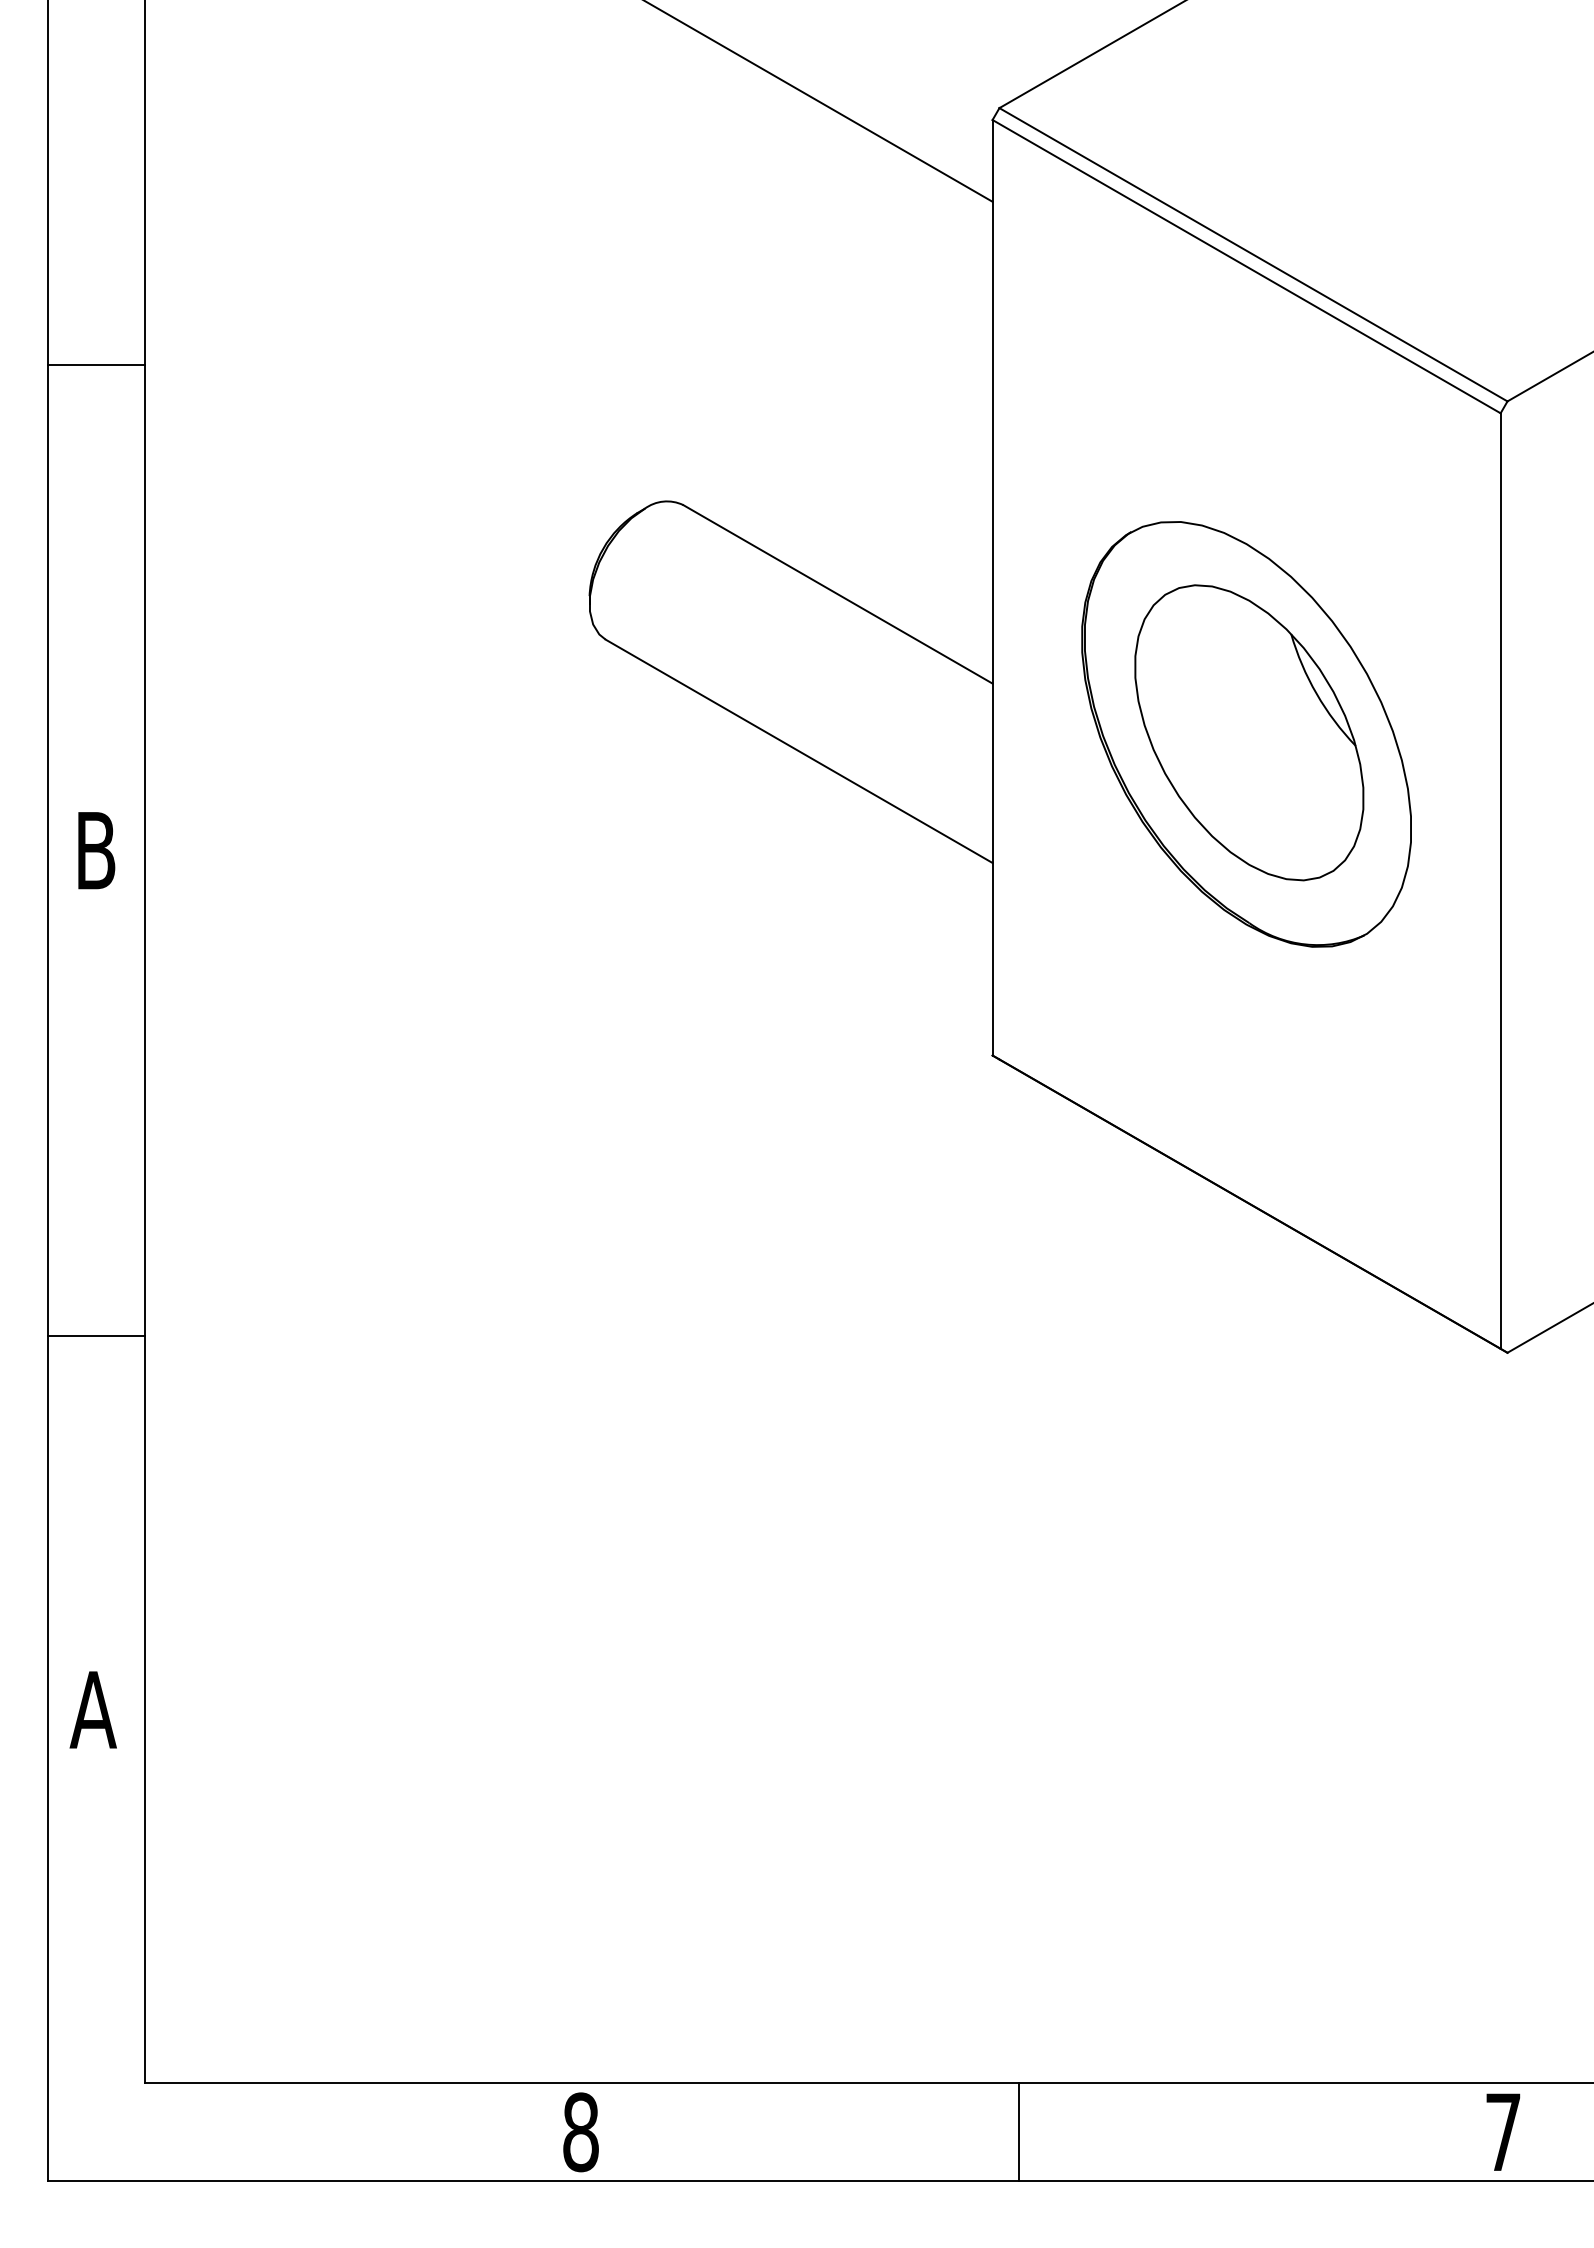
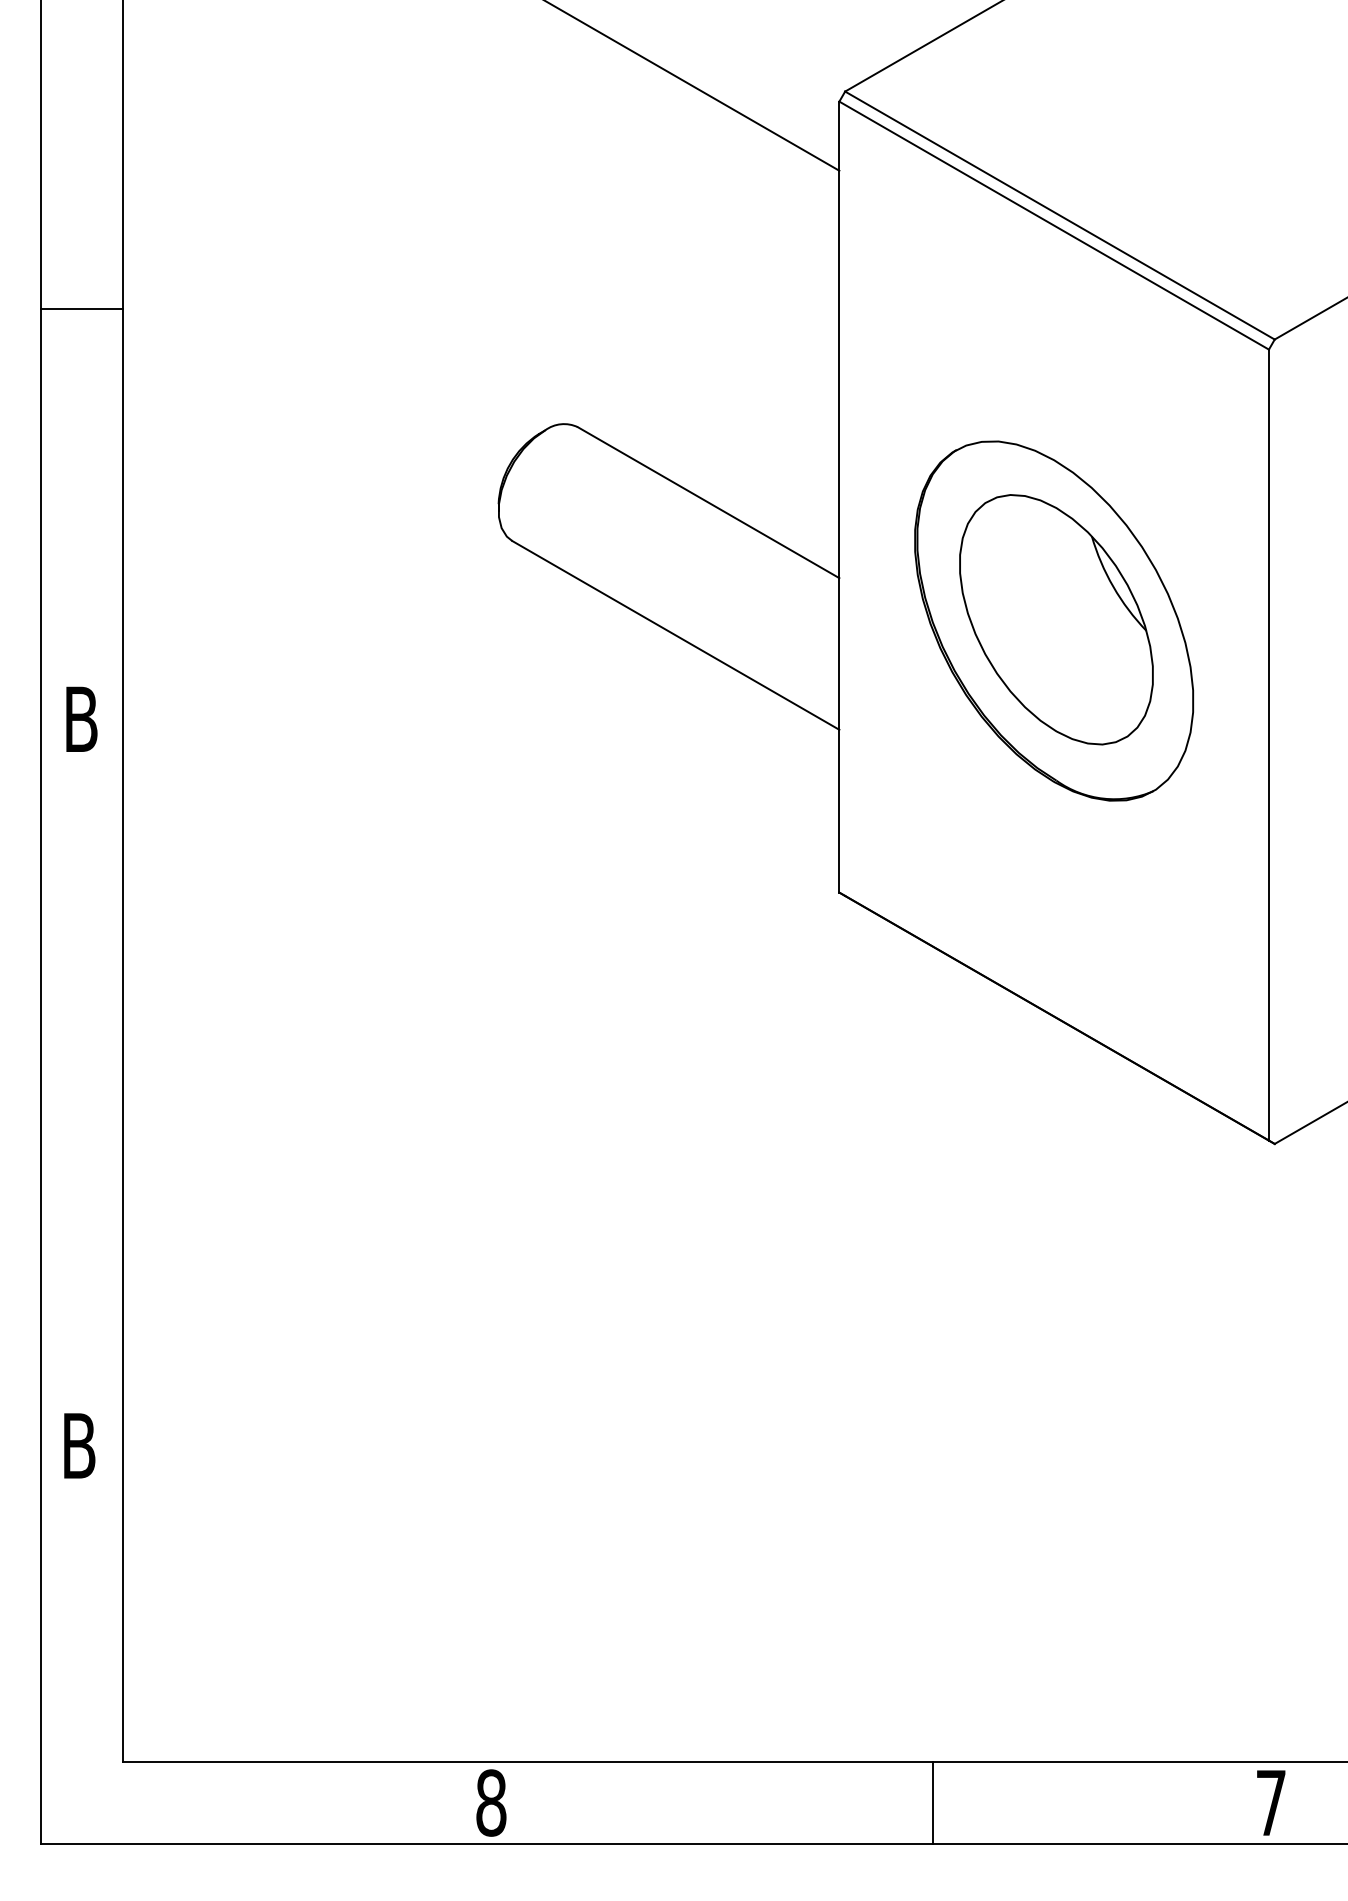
line: (95, 1335) -> (80, 1129), removed
text: (92, 1709) -> (78, 1445), A -> B
line: (1018, 2131) -> (932, 1802), moved

